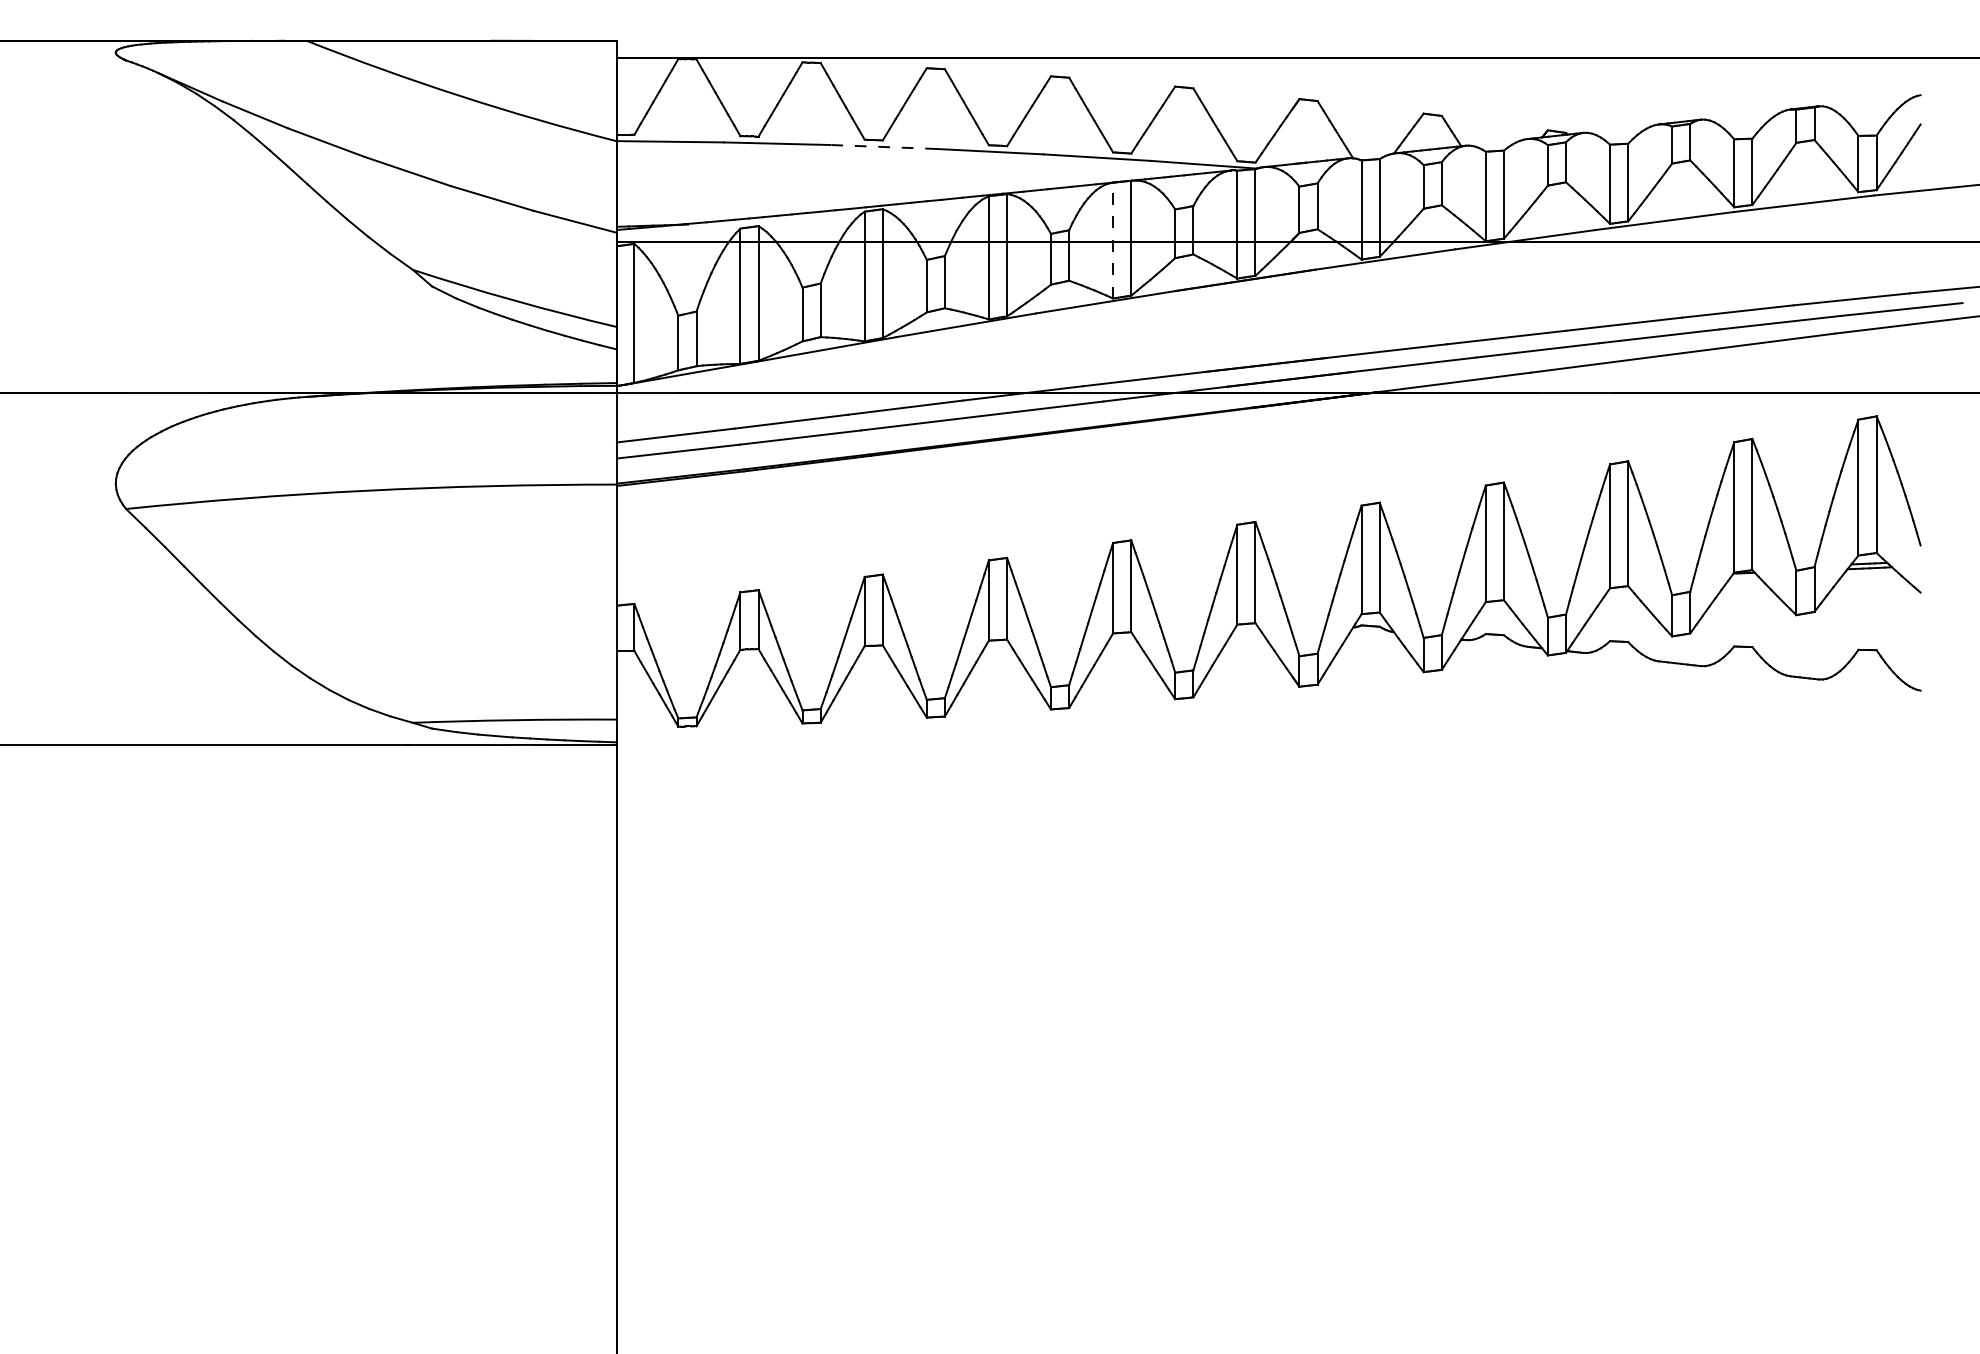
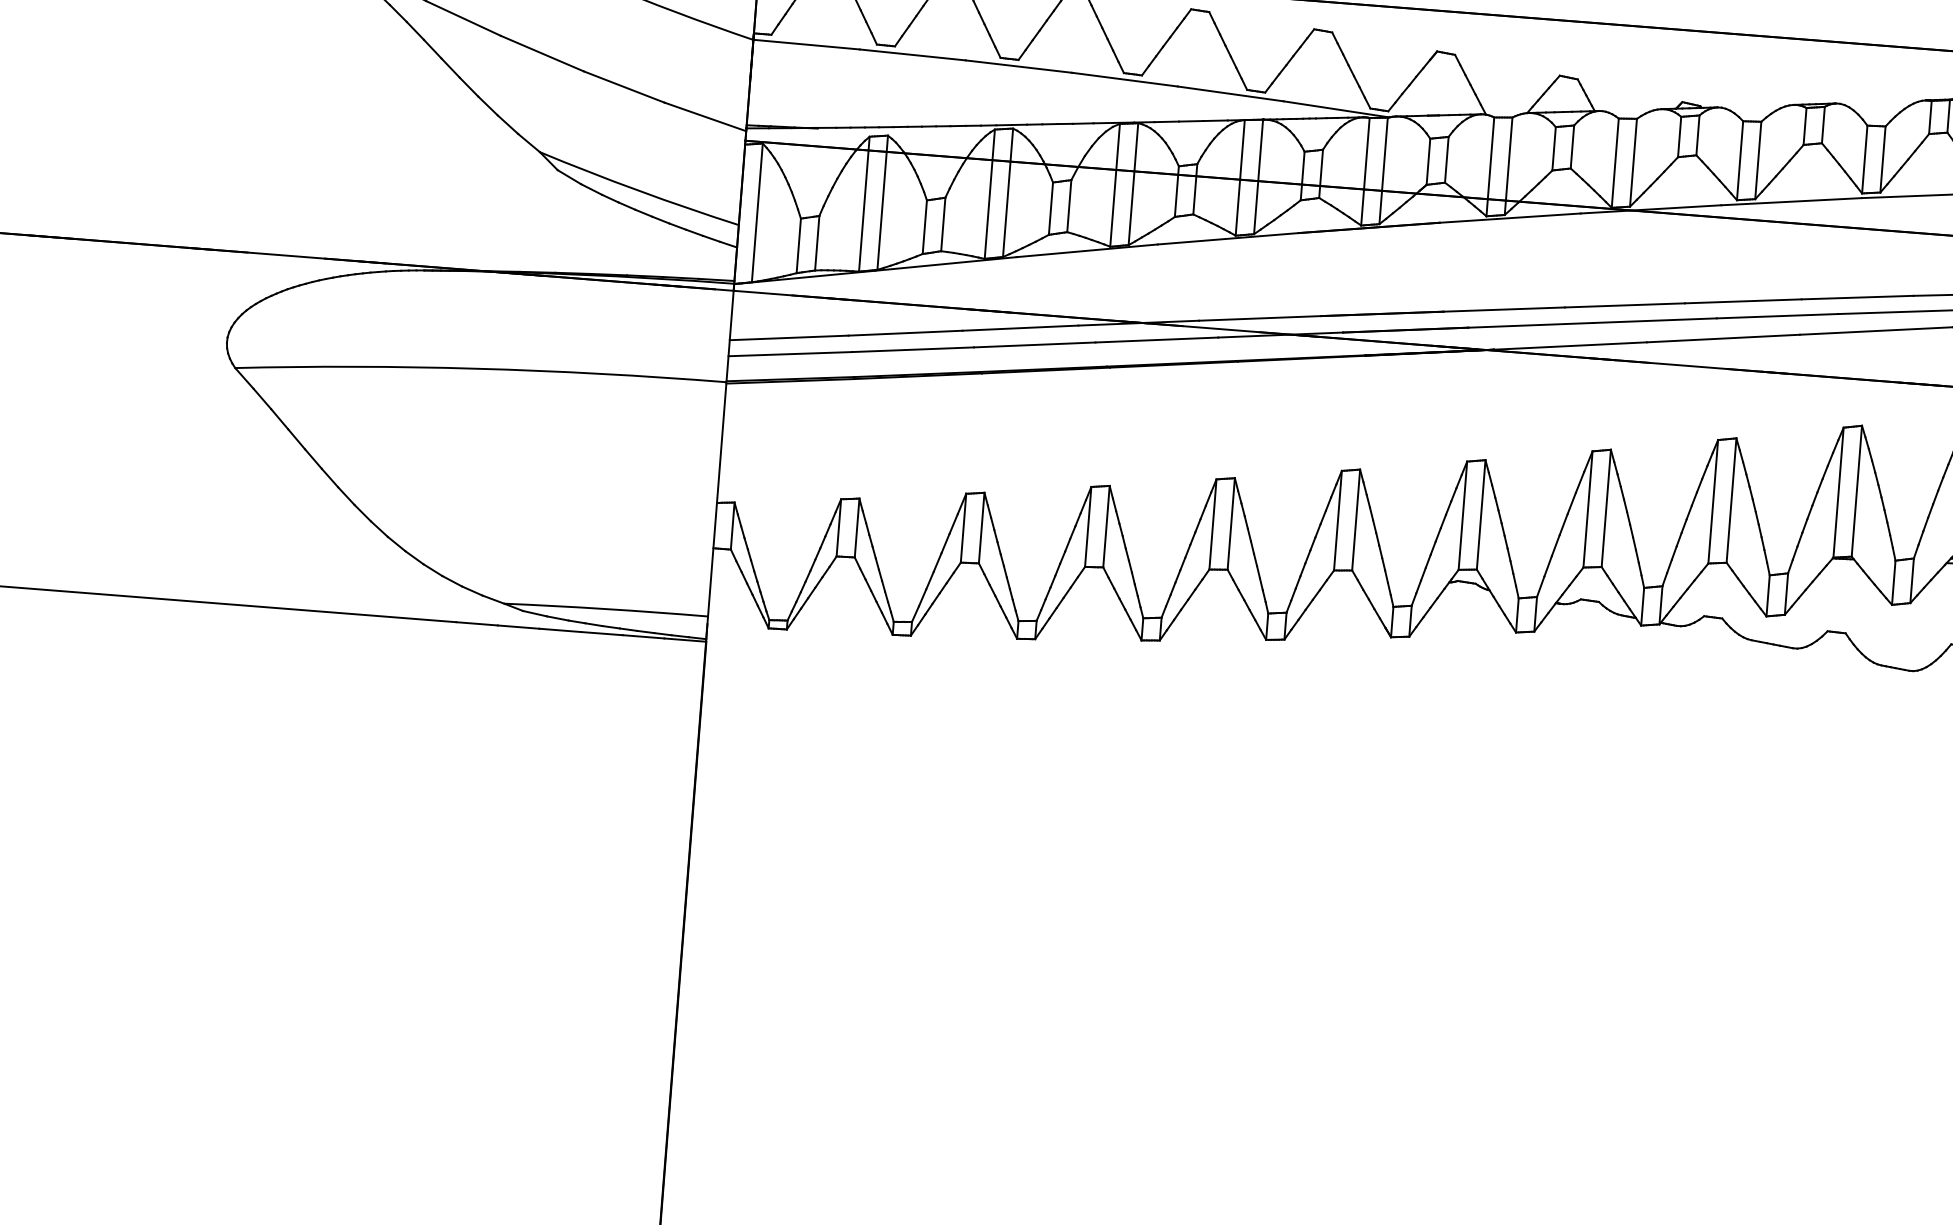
line: (883, 146) -> (1018, 66), dashed -> solid
line: (1113, 240) -> (1240, 177), dashed -> solid

